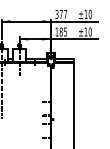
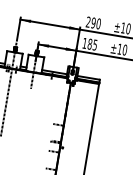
text: (61, 13) -> (94, 21), 377 -> 290

